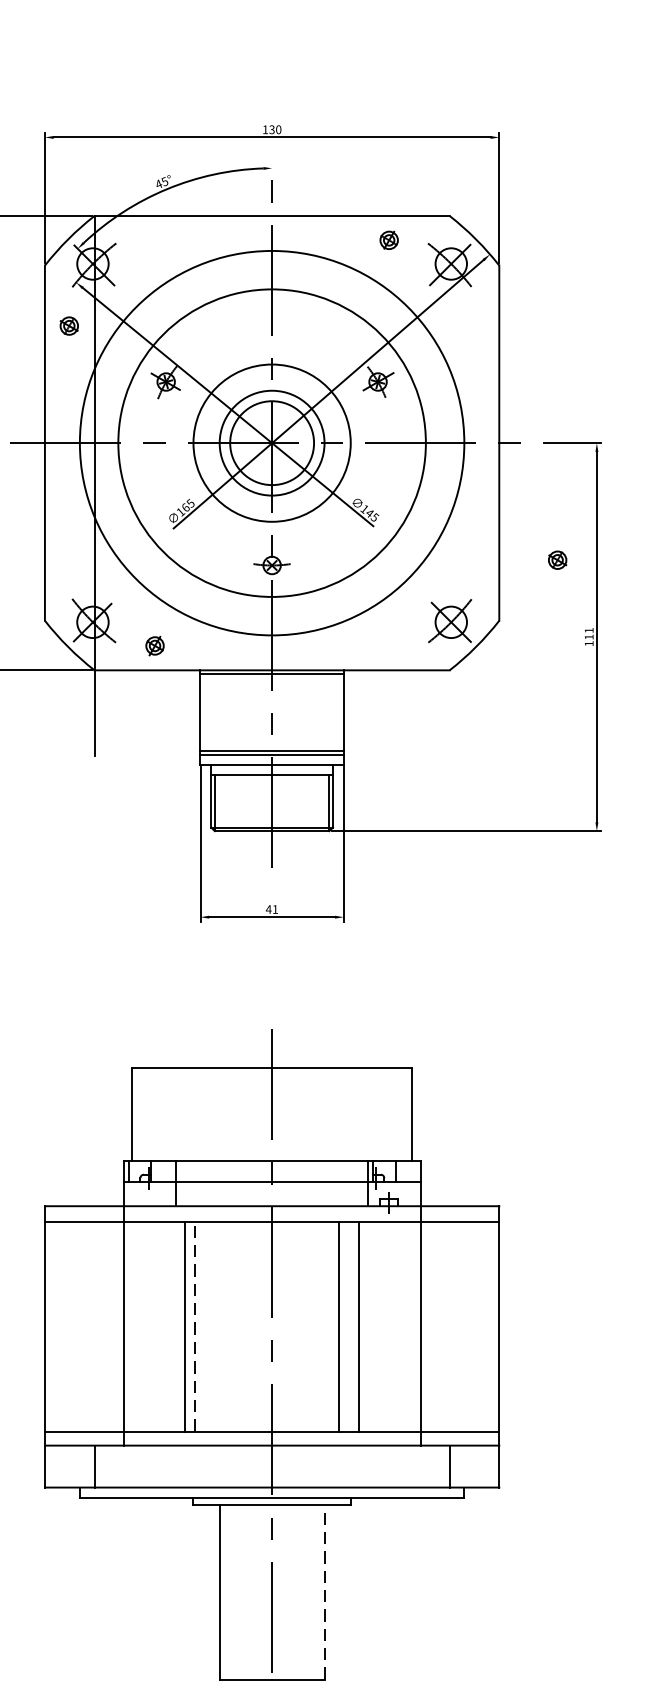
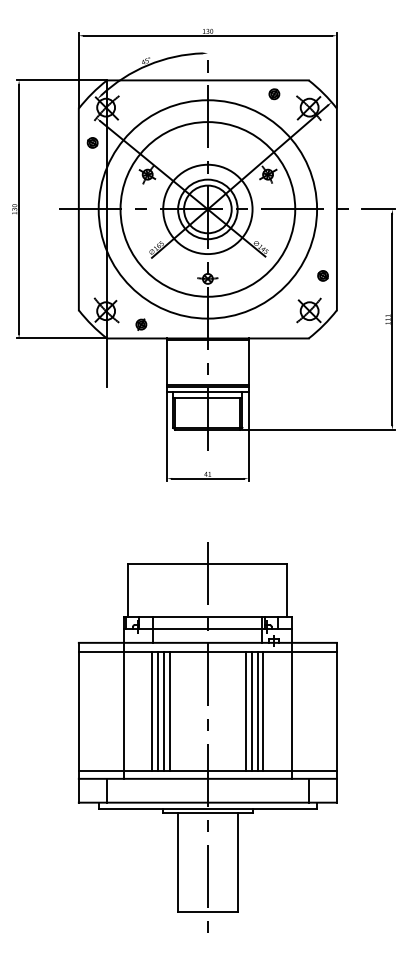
part: (556, 559) -> (322, 275), moved
line: (174, 1325) -> (152, 710), added
line: (206, 1325) -> (170, 710), added
line: (348, 1325) -> (251, 710), added
line: (370, 1325) -> (263, 710), added
line: (195, 1327) -> (164, 711), dashed -> solid
line: (324, 1592) -> (237, 862), dashed -> solid

